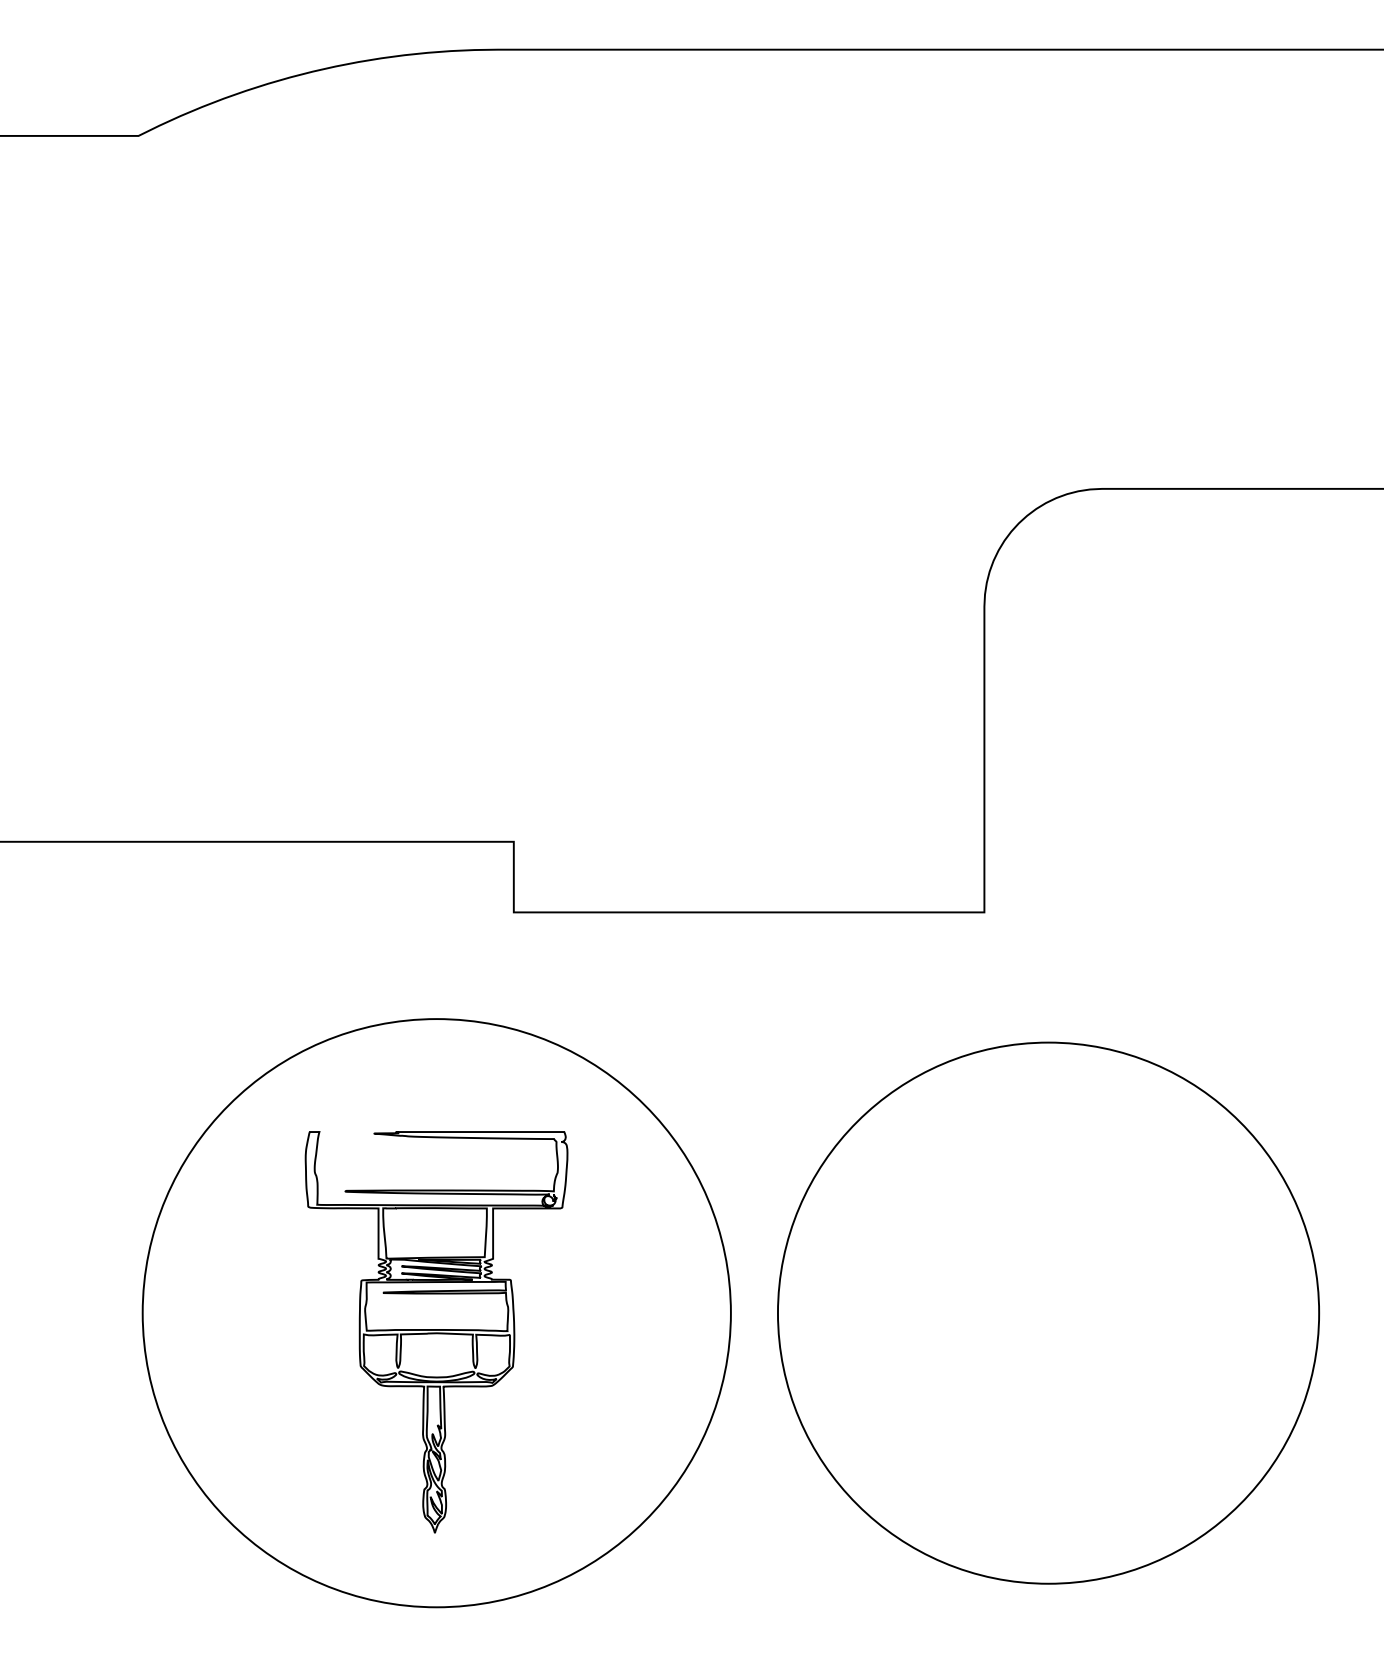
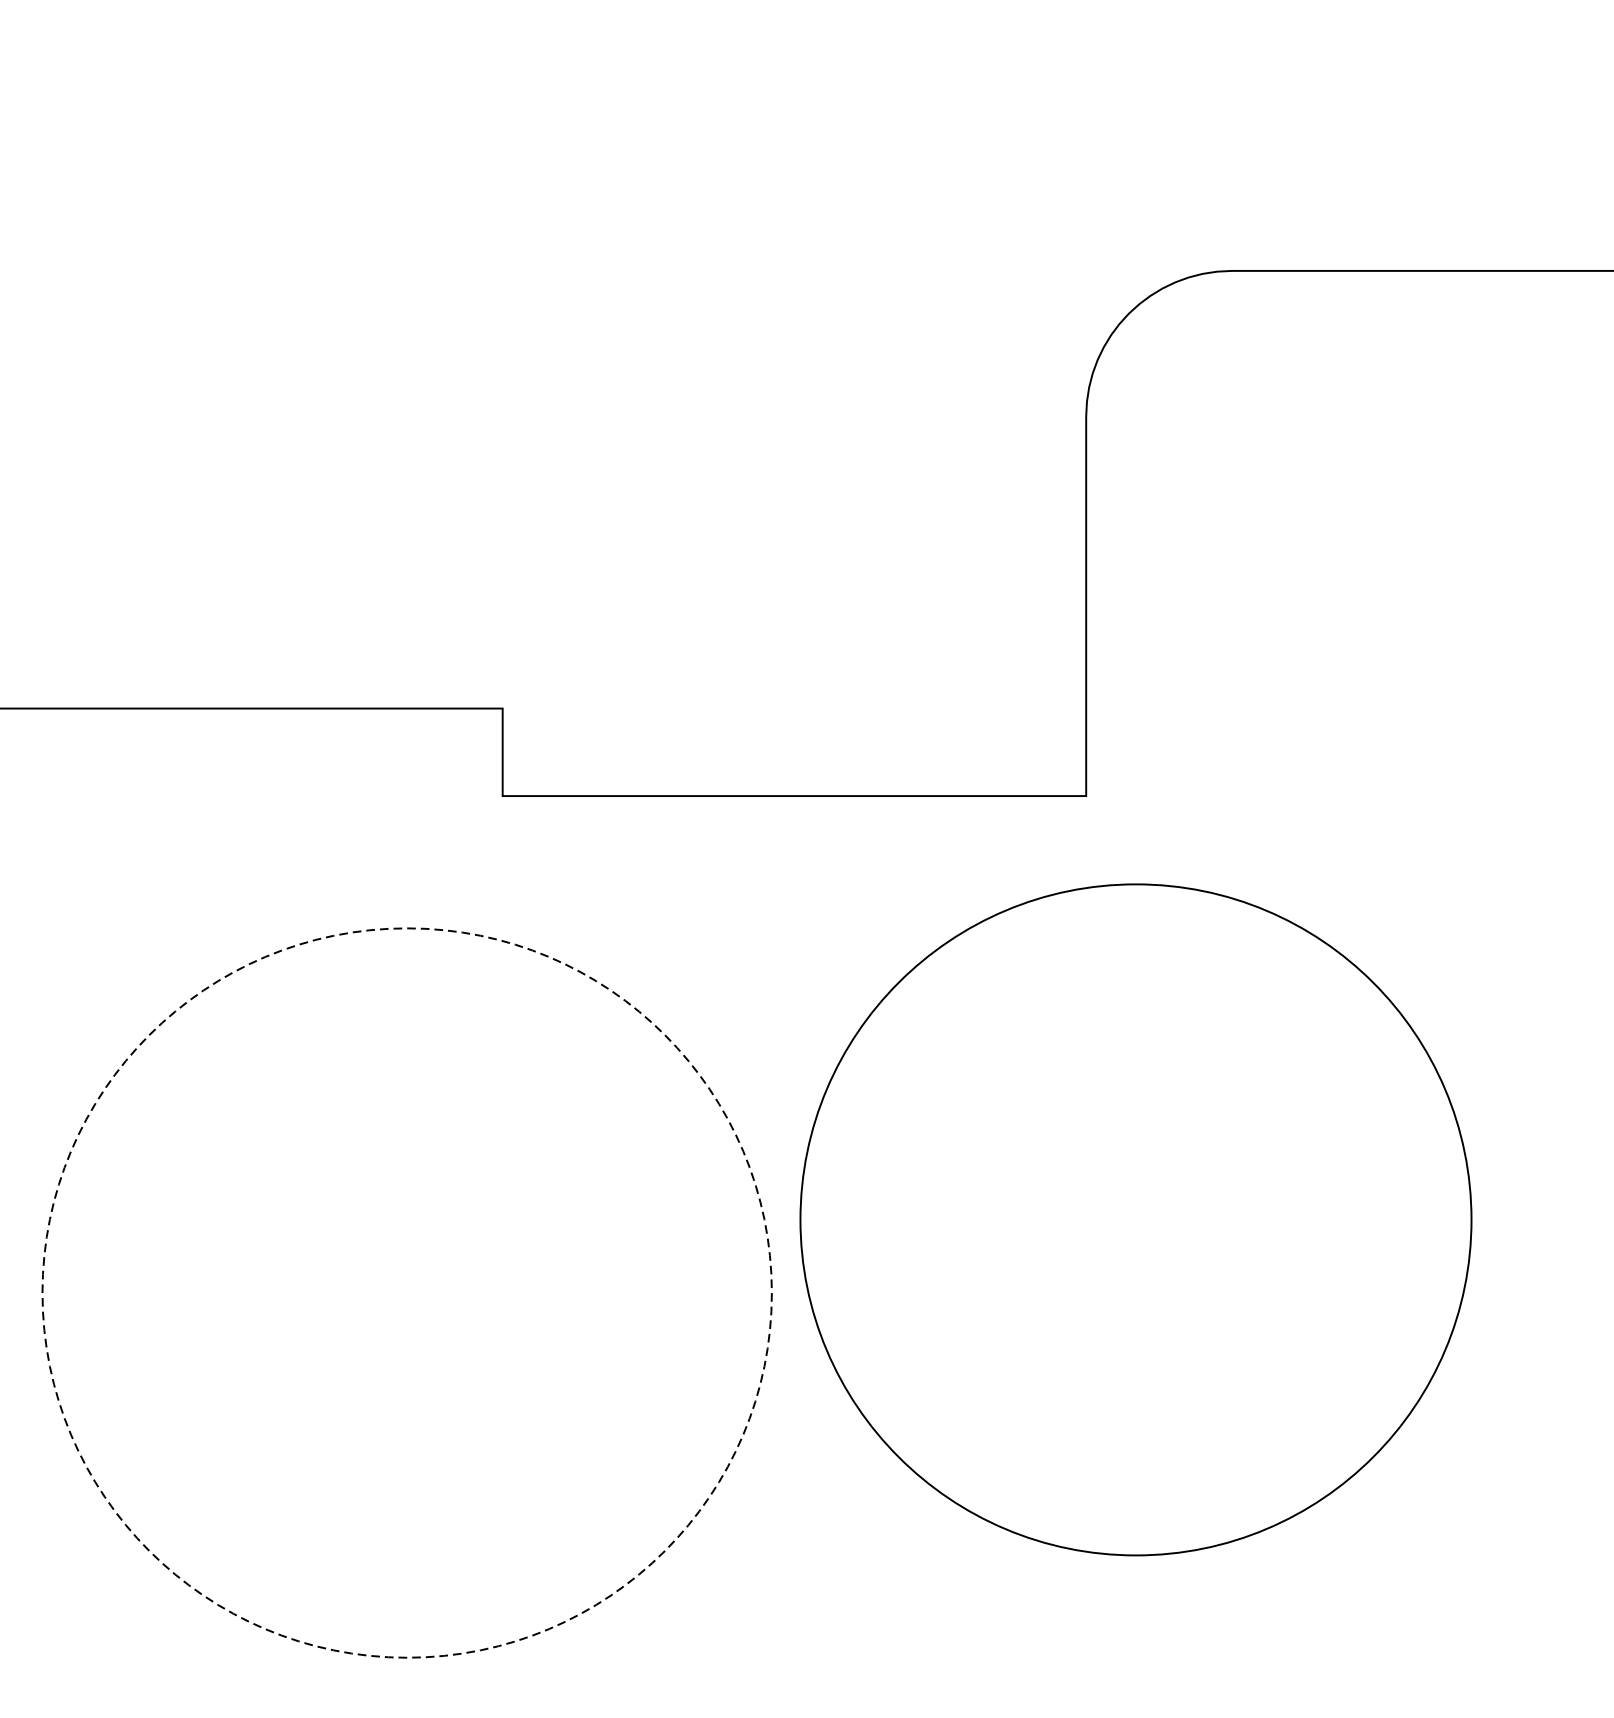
circle: (1048, 1312) -> (1135, 1219), moved
circle: (436, 1313) -> (406, 1293), solid -> dashed
part: (436, 1332) -> (406, 1317), removed

